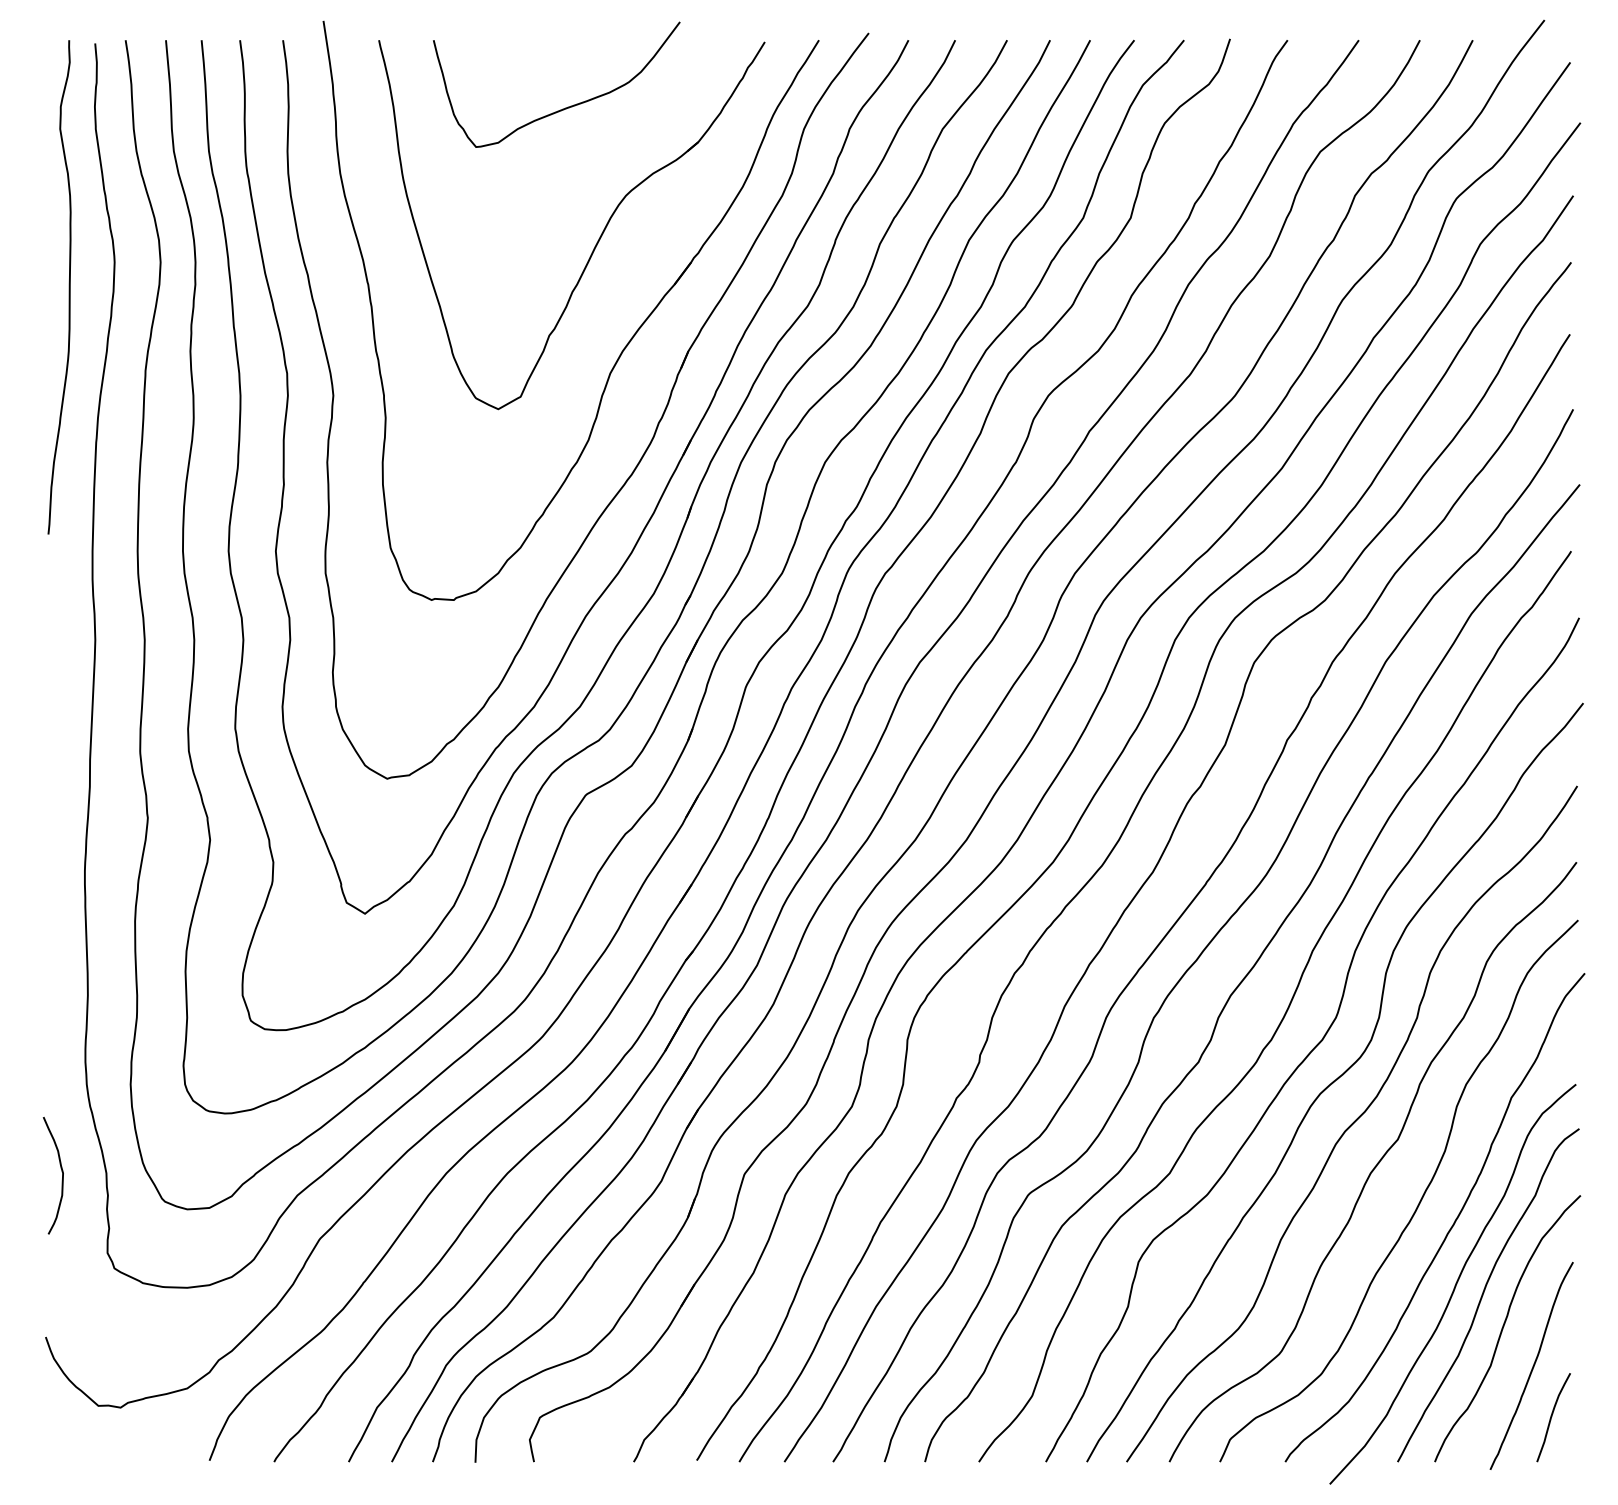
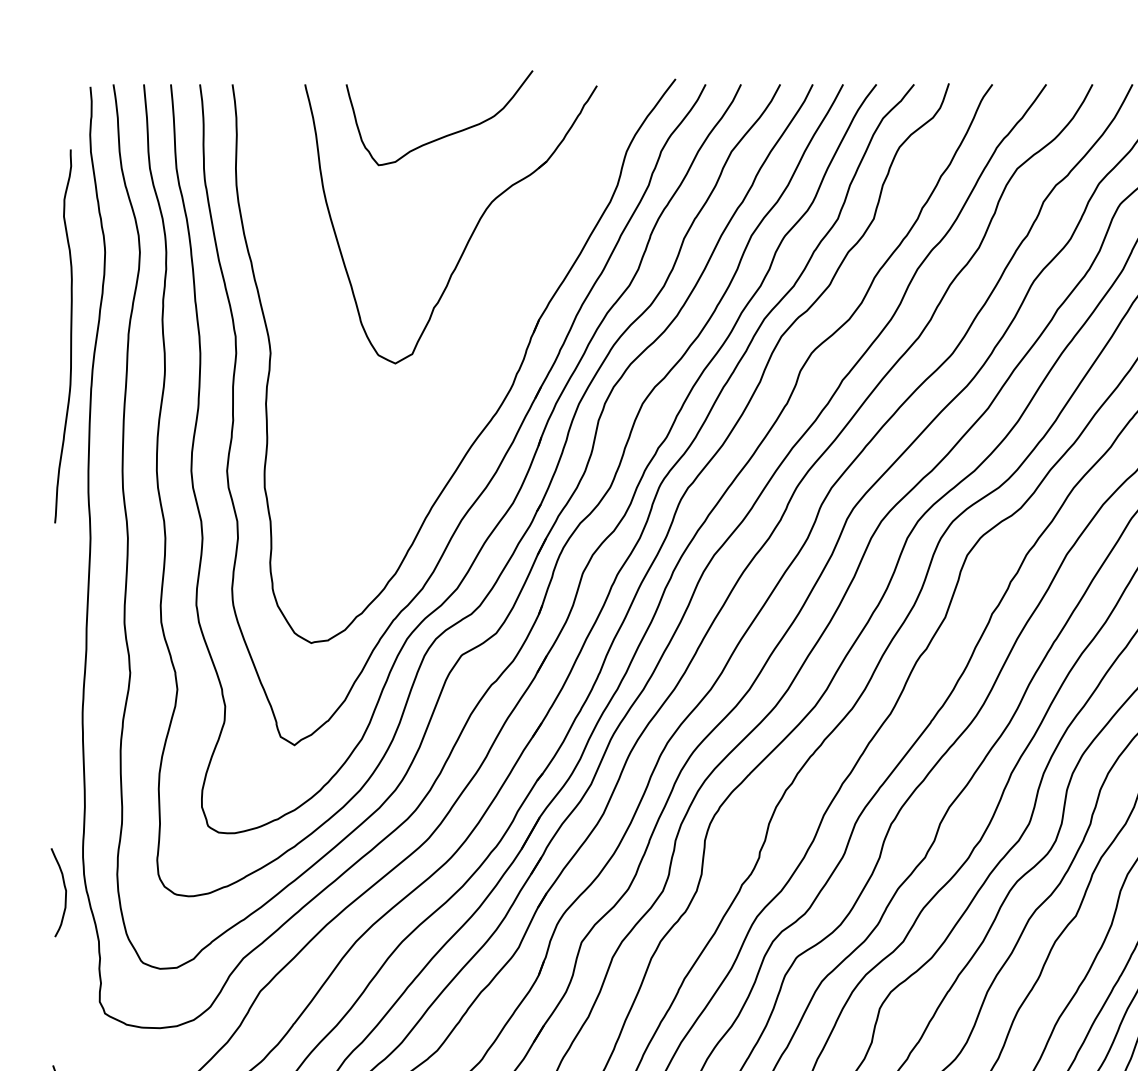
curve: (68, 287) -> (70, 336), moved
part: (622, 349) -> (489, 318), removed
curve: (61, 1171) -> (64, 889), moved

